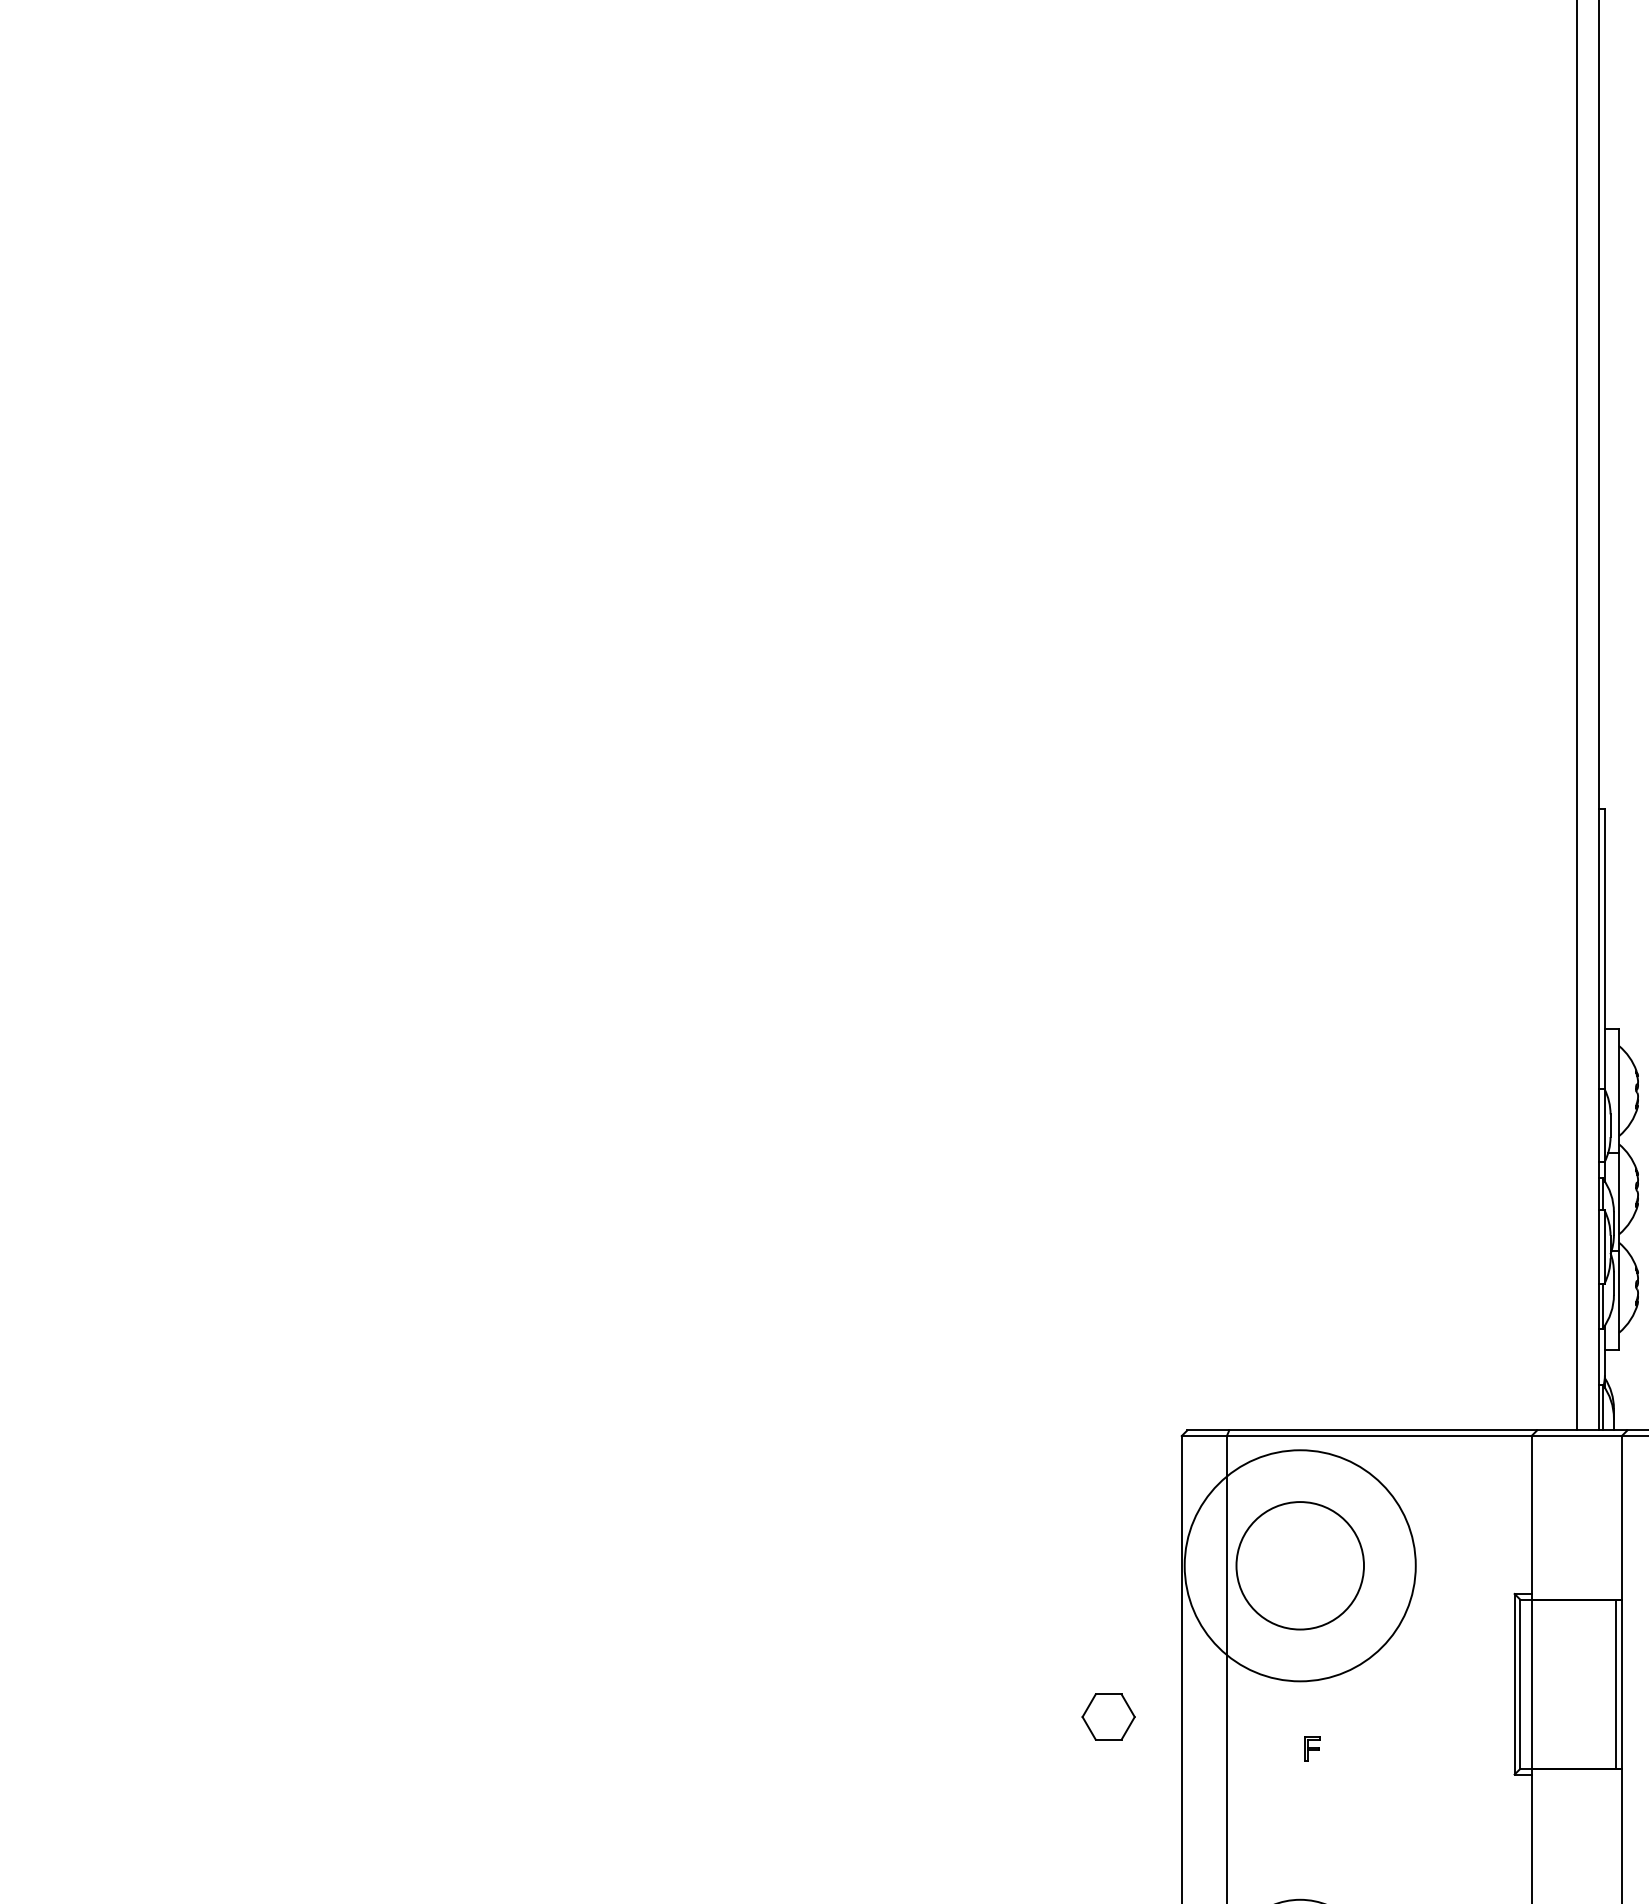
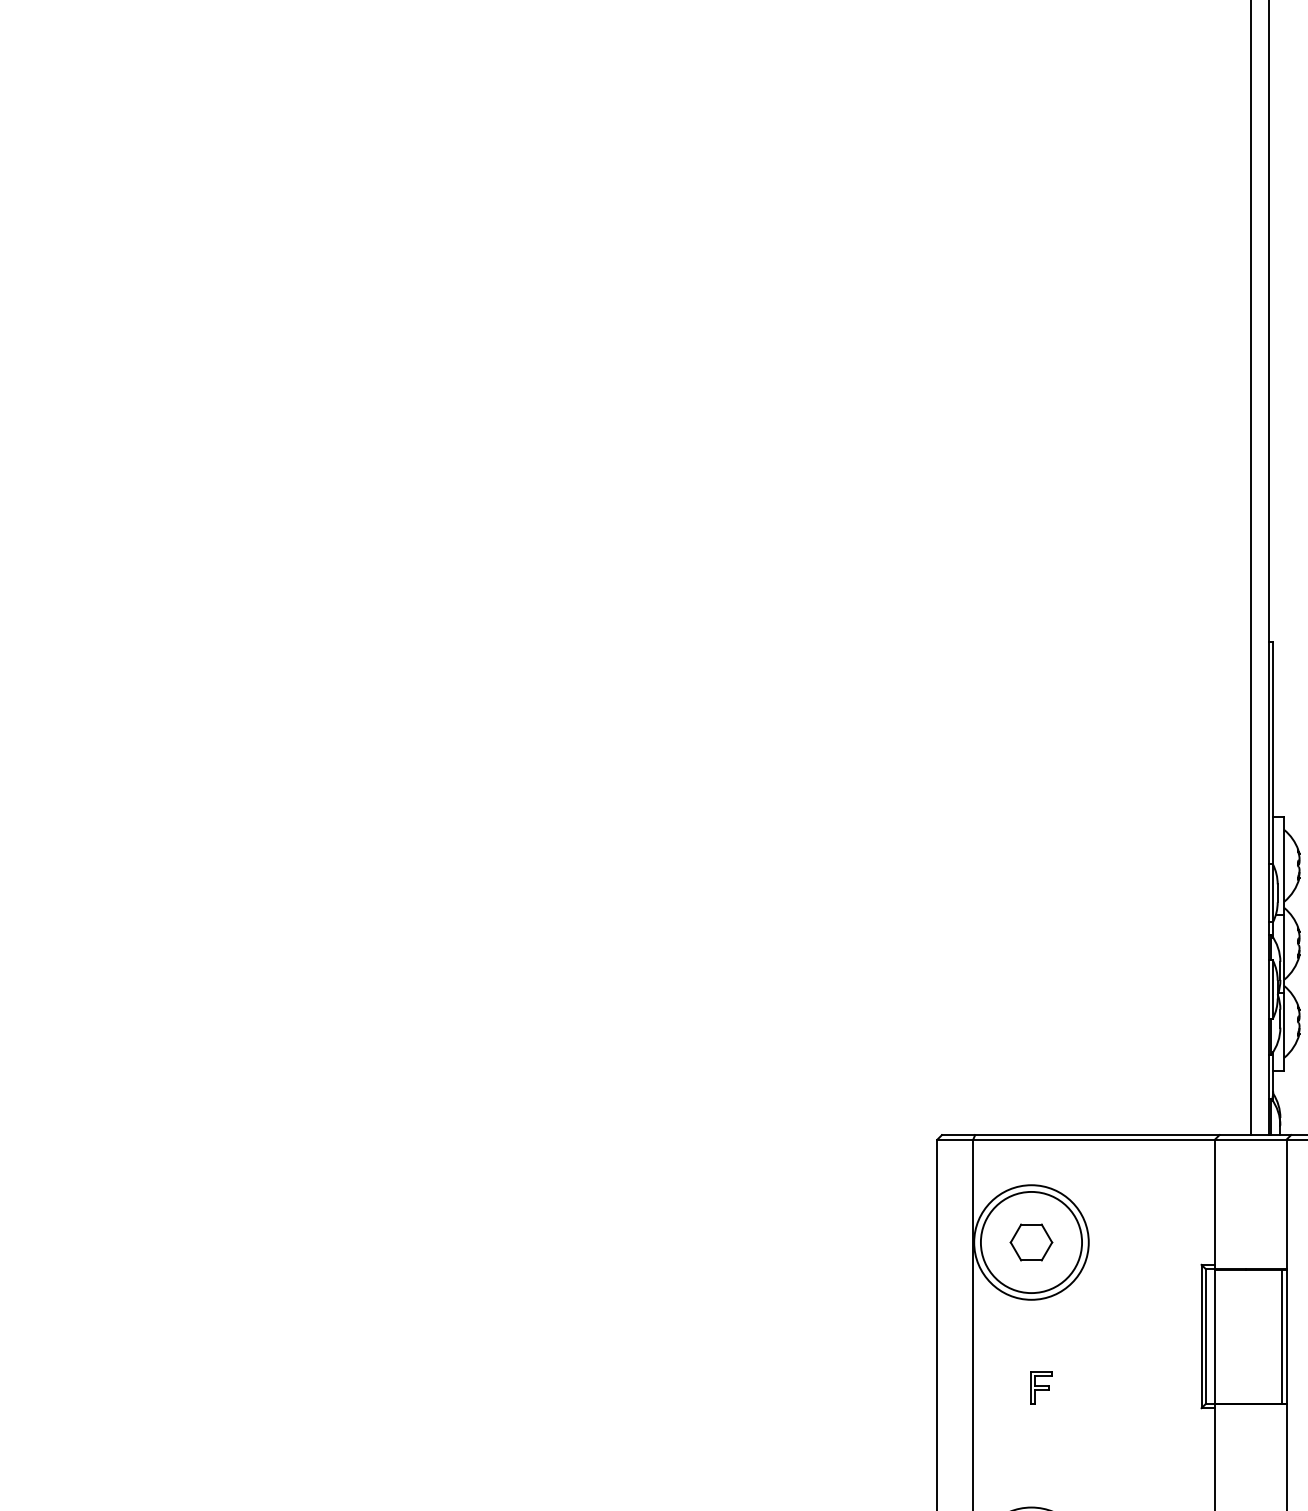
circle: (1300, 1565) -> (1031, 1242), size x0.62
part: (1108, 1717) -> (1031, 1242), moved
part: (1312, 1748) -> (1041, 1387), size x1.67

